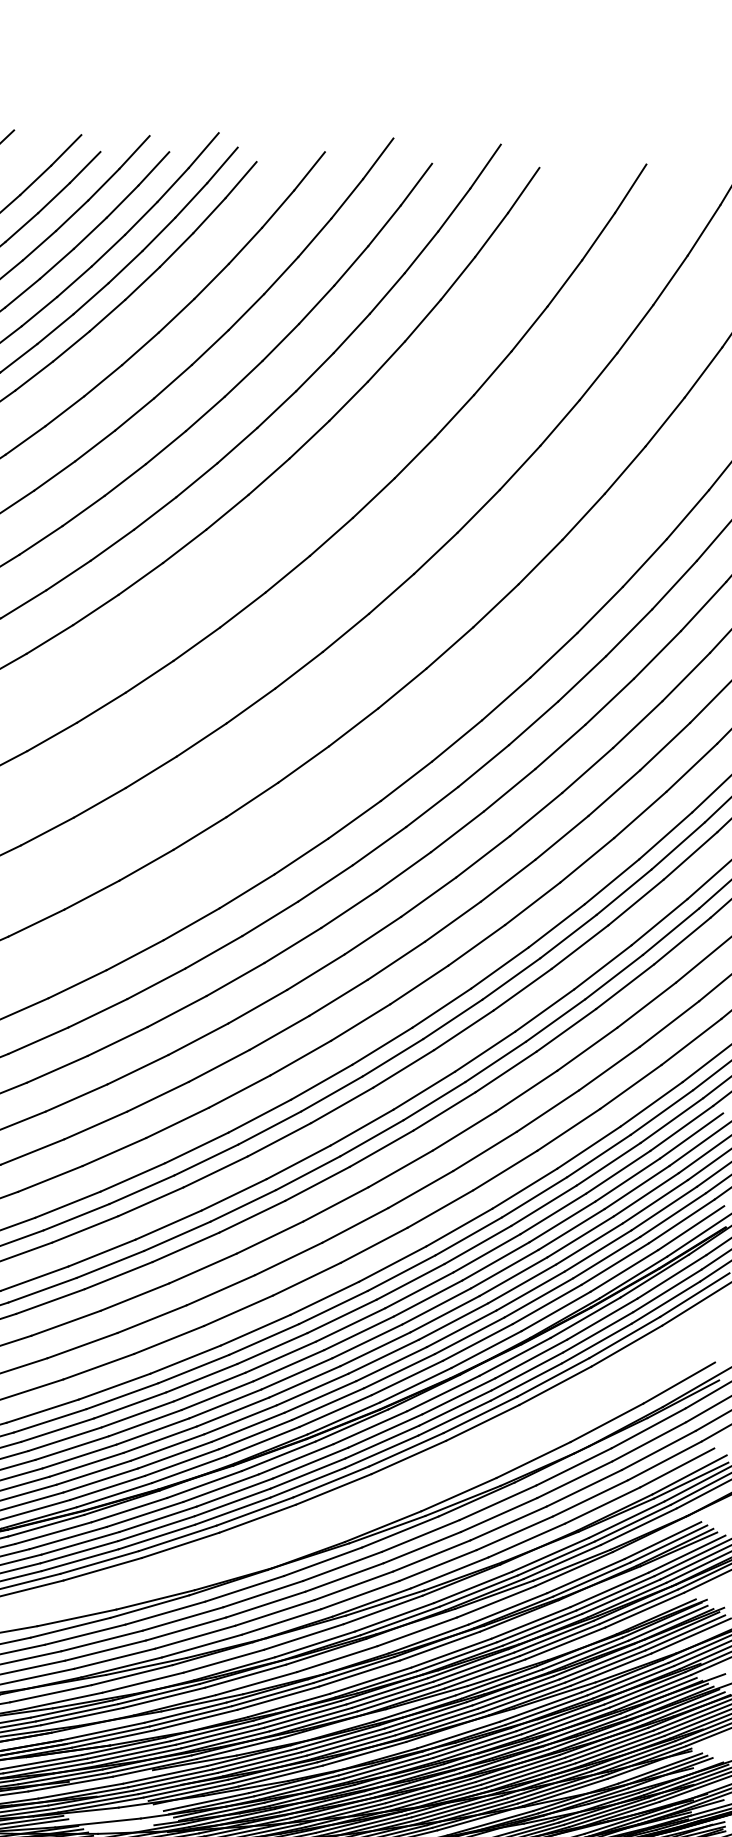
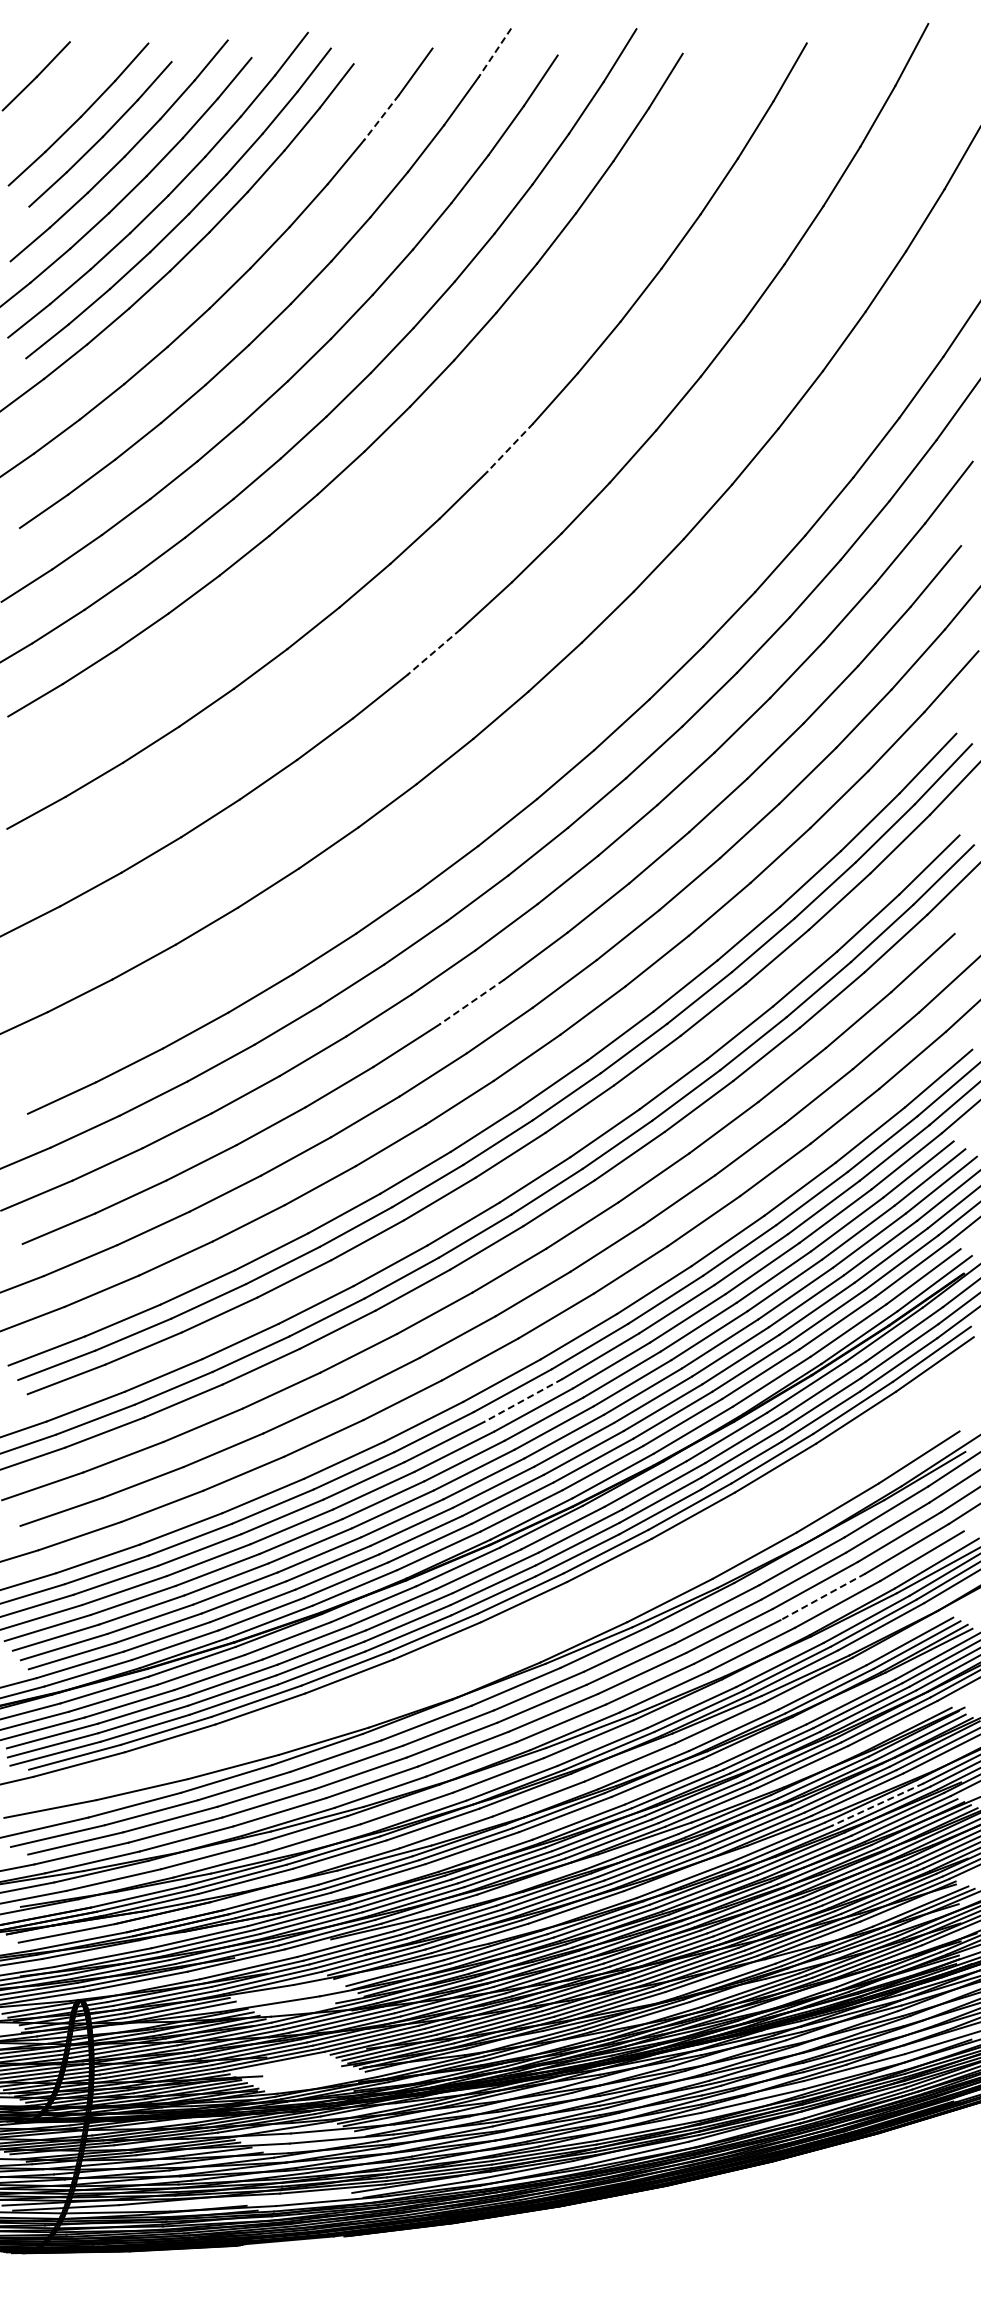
line: (377, 159) -> (494, 53), solid -> dashed
line: (278, 209) -> (381, 117), solid -> dashed
line: (373, 498) -> (510, 448), solid -> dashed
line: (299, 670) -> (434, 652), solid -> dashed
line: (315, 972) -> (471, 1002), solid -> dashed
line: (342, 1316) -> (523, 1400), solid -> dashed
line: (589, 1498) -> (822, 1597), solid -> dashed
line: (627, 1679) -> (877, 1804), solid -> dashed

